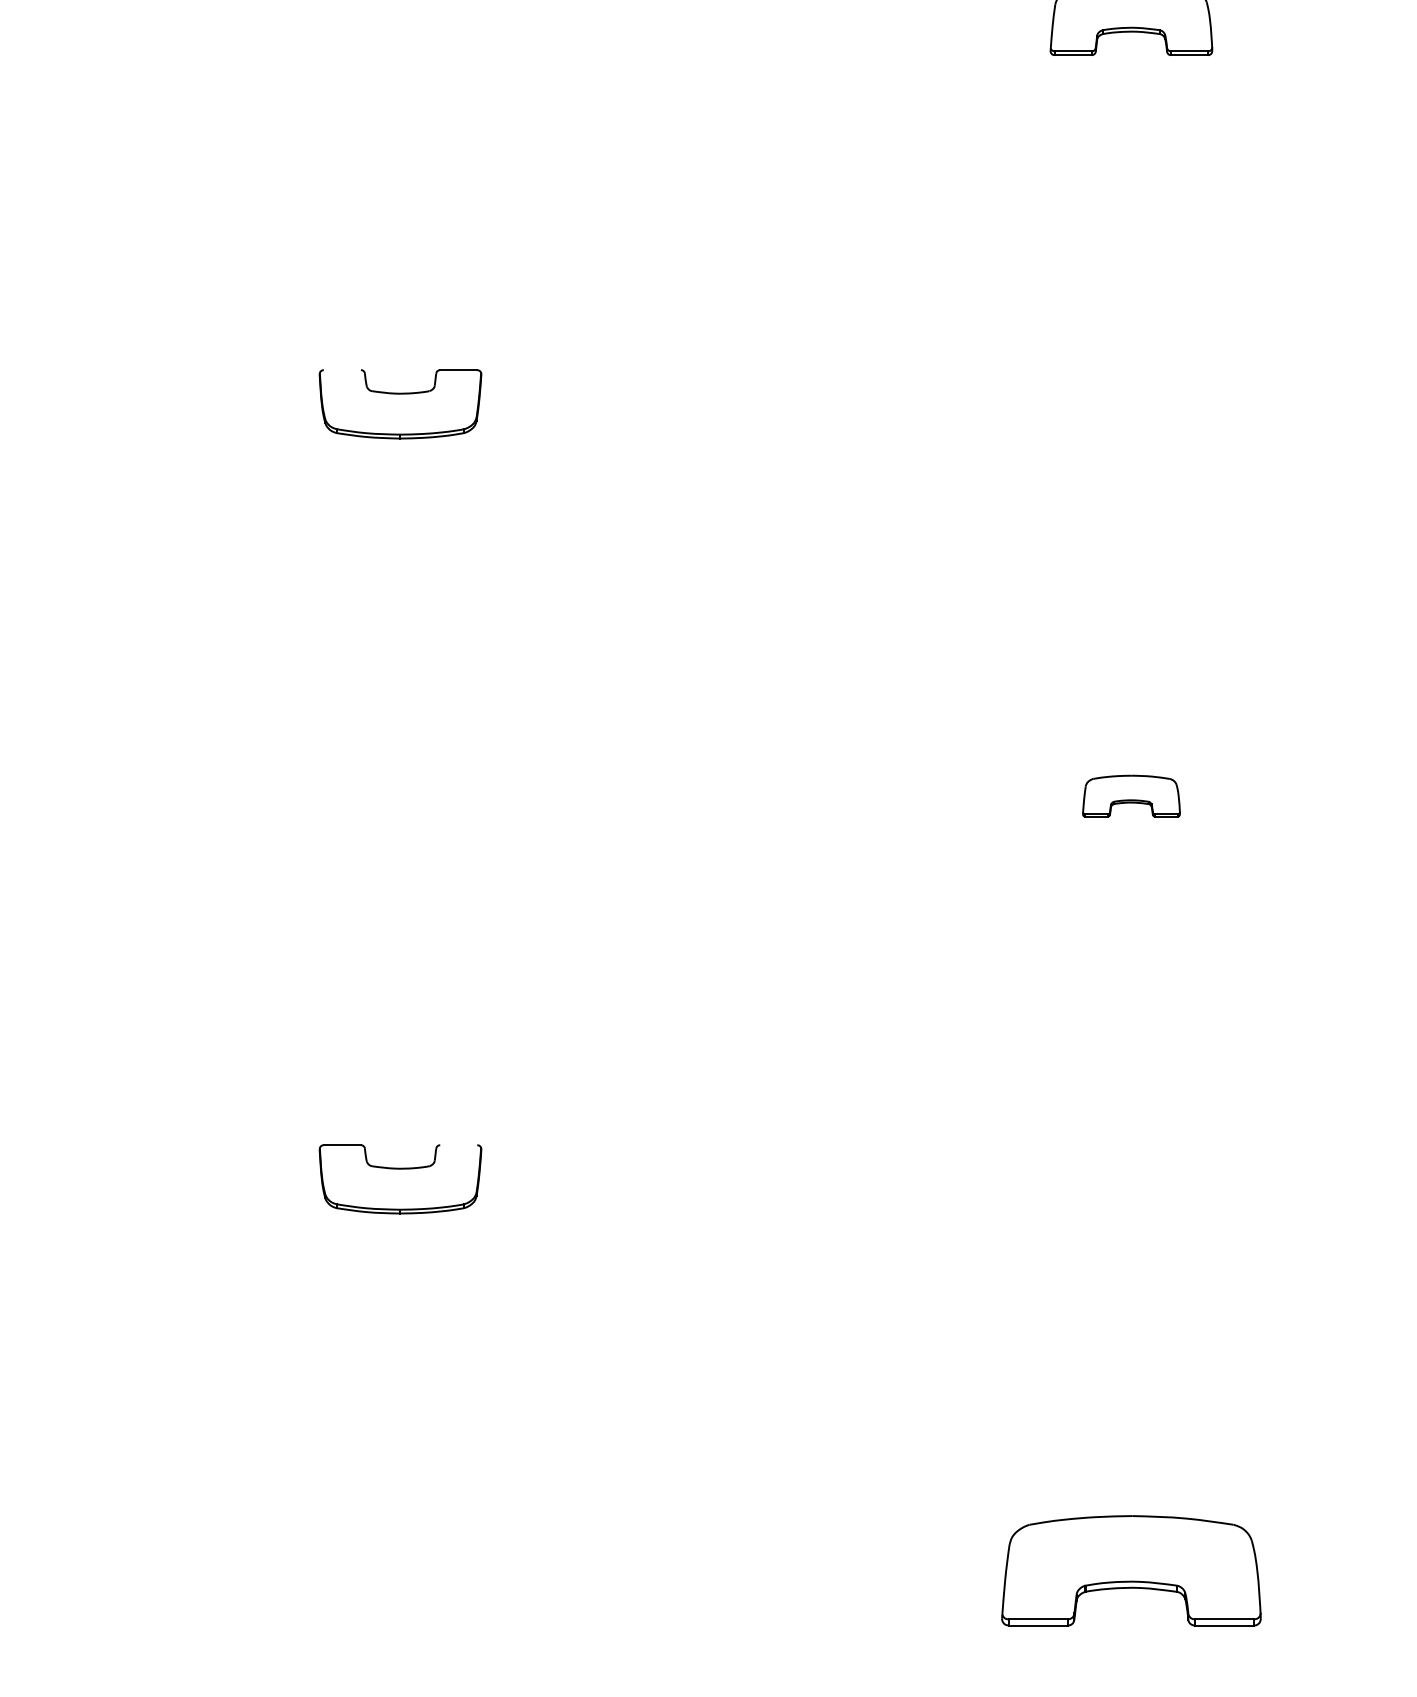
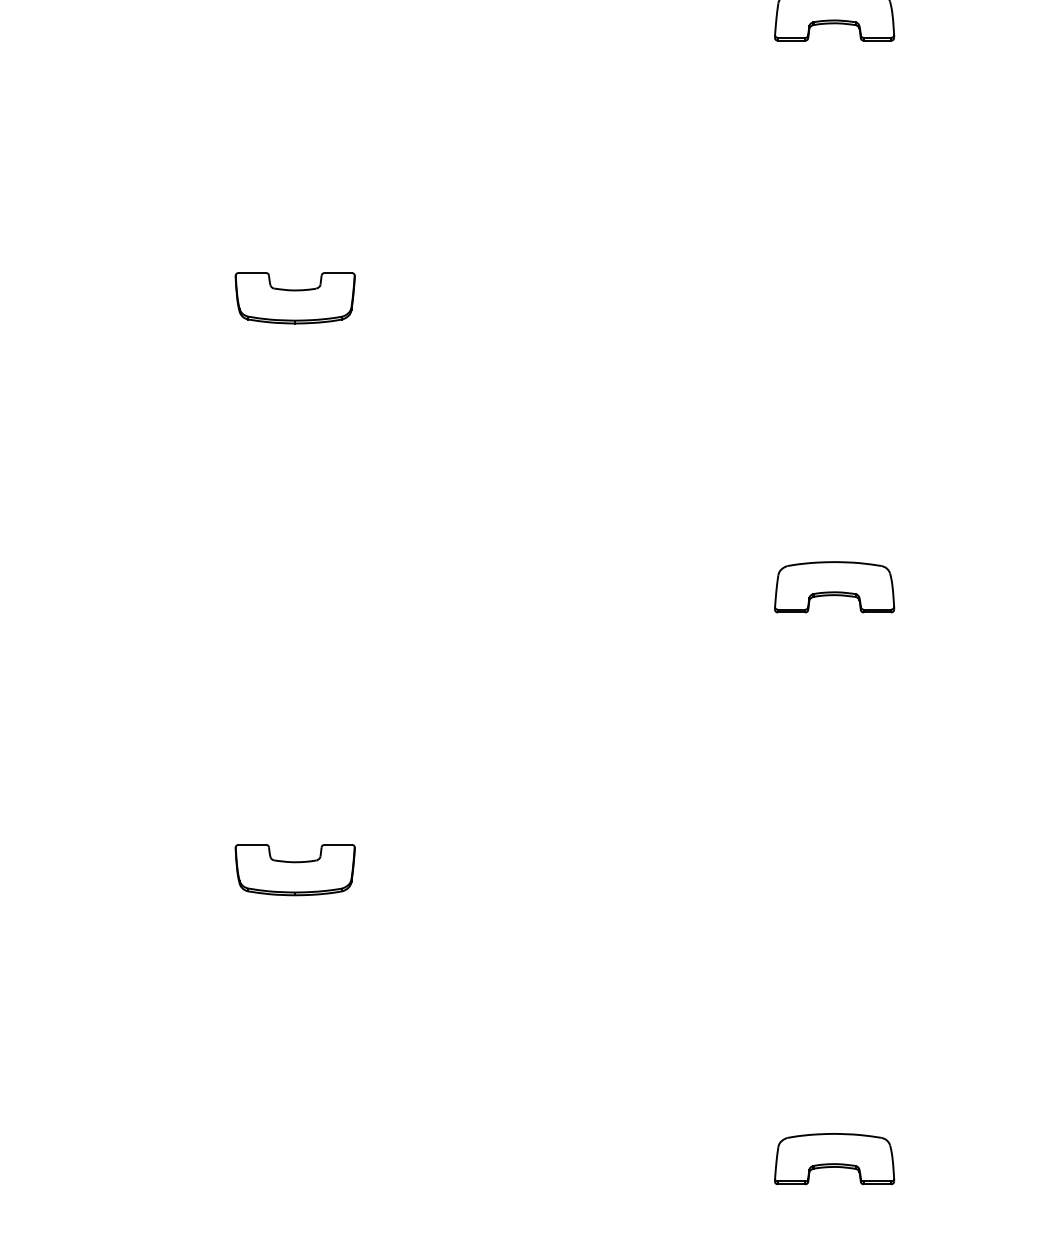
line: (341, 370) -> (251, 273), added
part: (1131, 796) -> (834, 587), size x1.67
line: (458, 1145) -> (338, 845), added
part: (1131, 1571) -> (834, 1159), size x0.62

